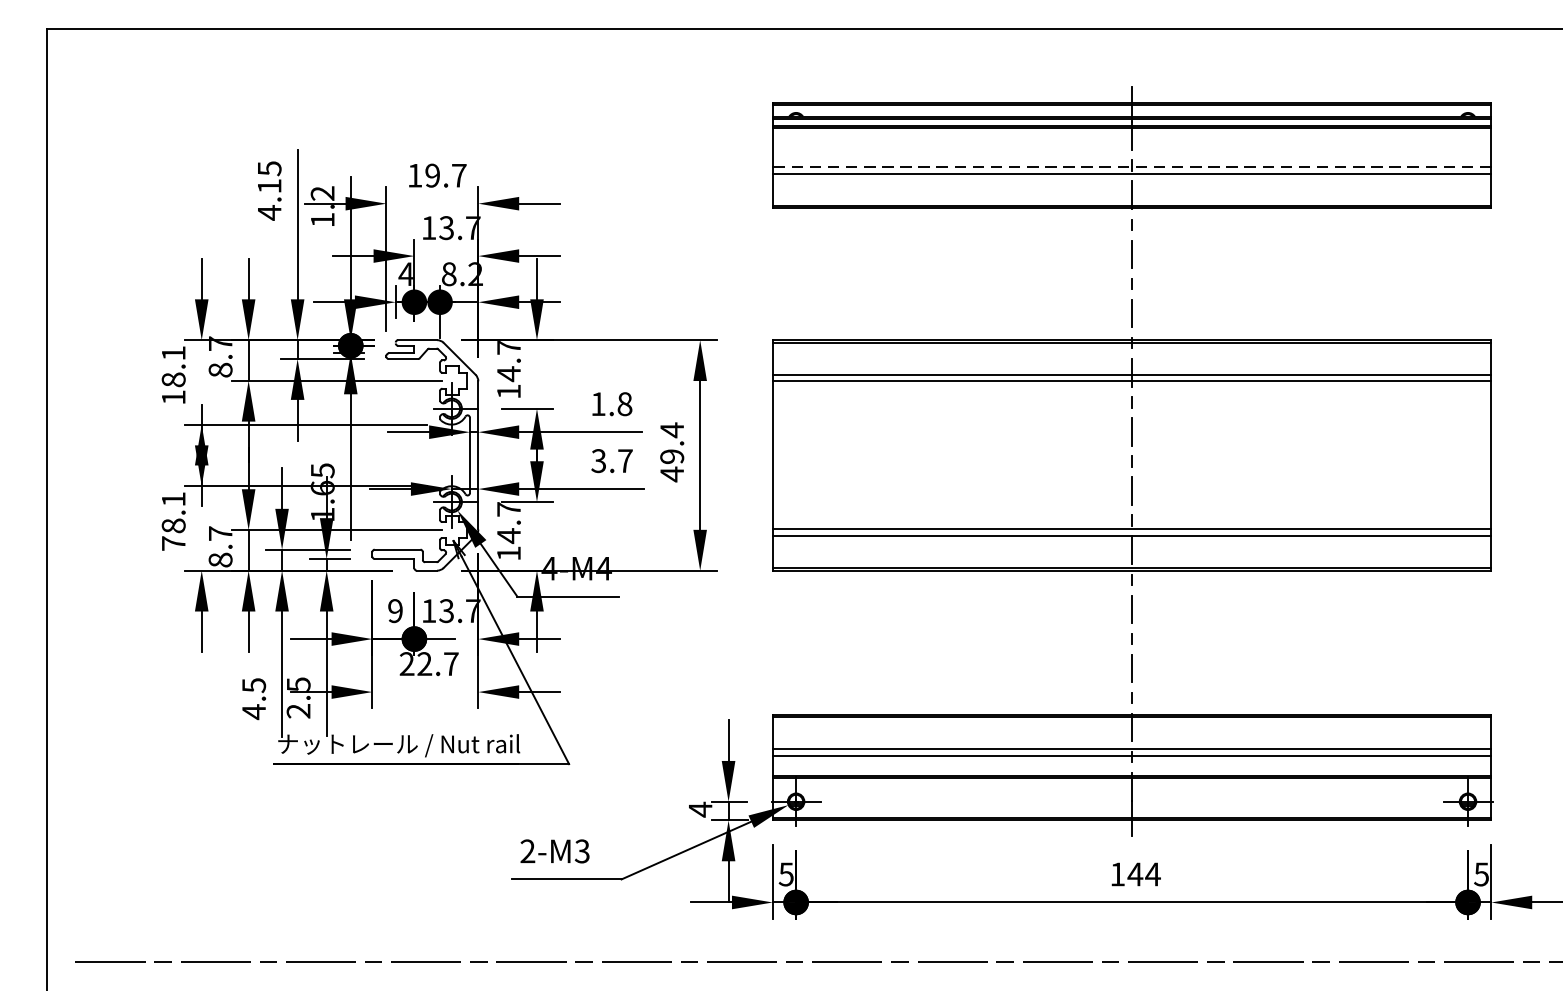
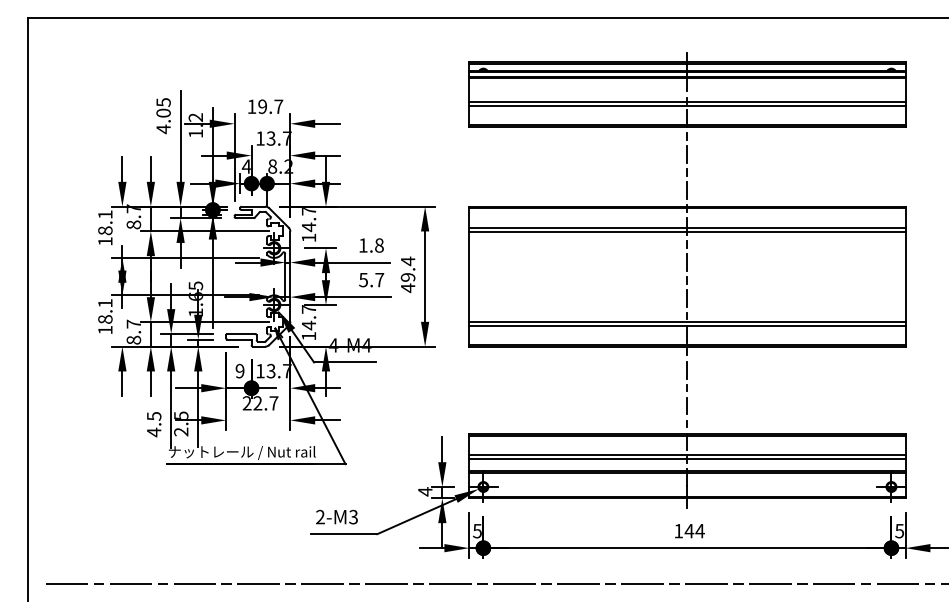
line: (1130, 167) -> (686, 101), dashed -> solid
text: (269, 185) -> (163, 112), 4.15 -> 4.05
text: (598, 460) -> (363, 279), 3.7 -> 5.7
text: (173, 542) -> (105, 329), 78.1 -> 18.1

